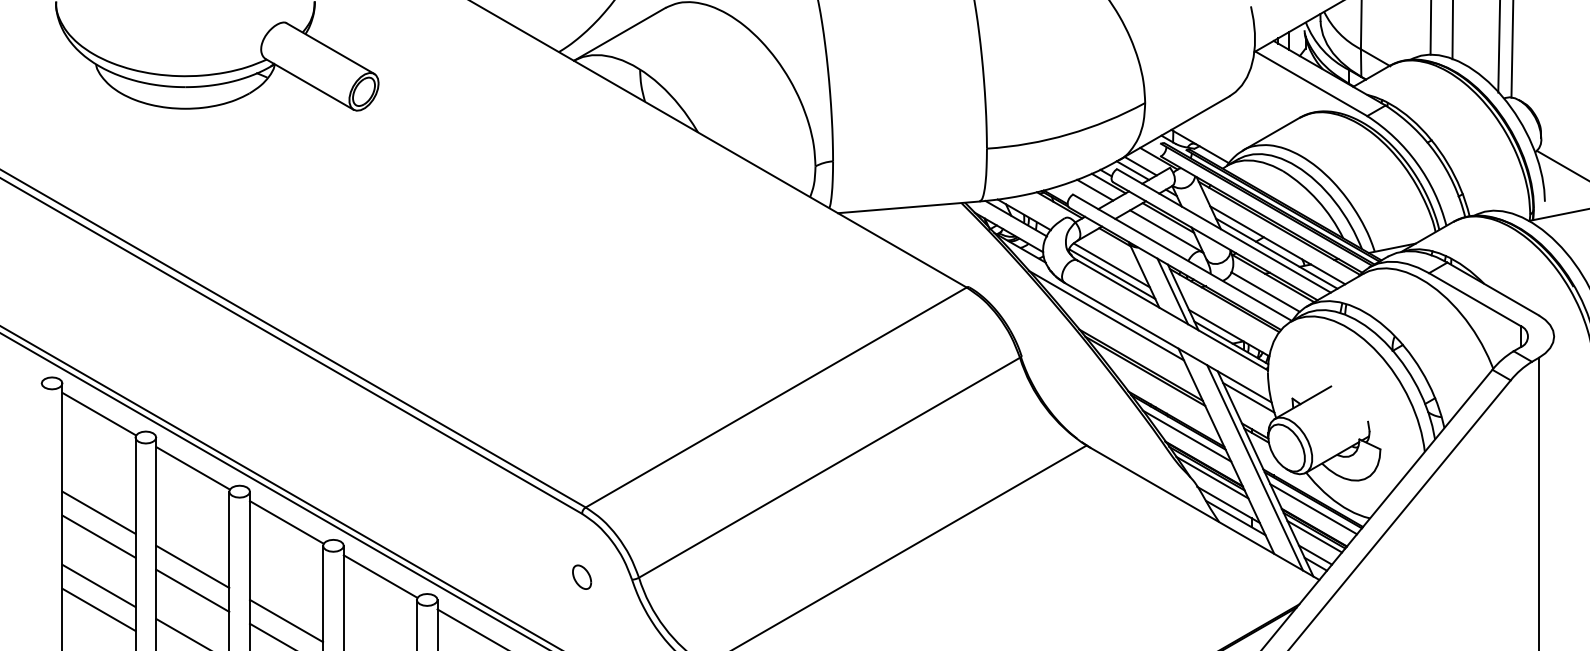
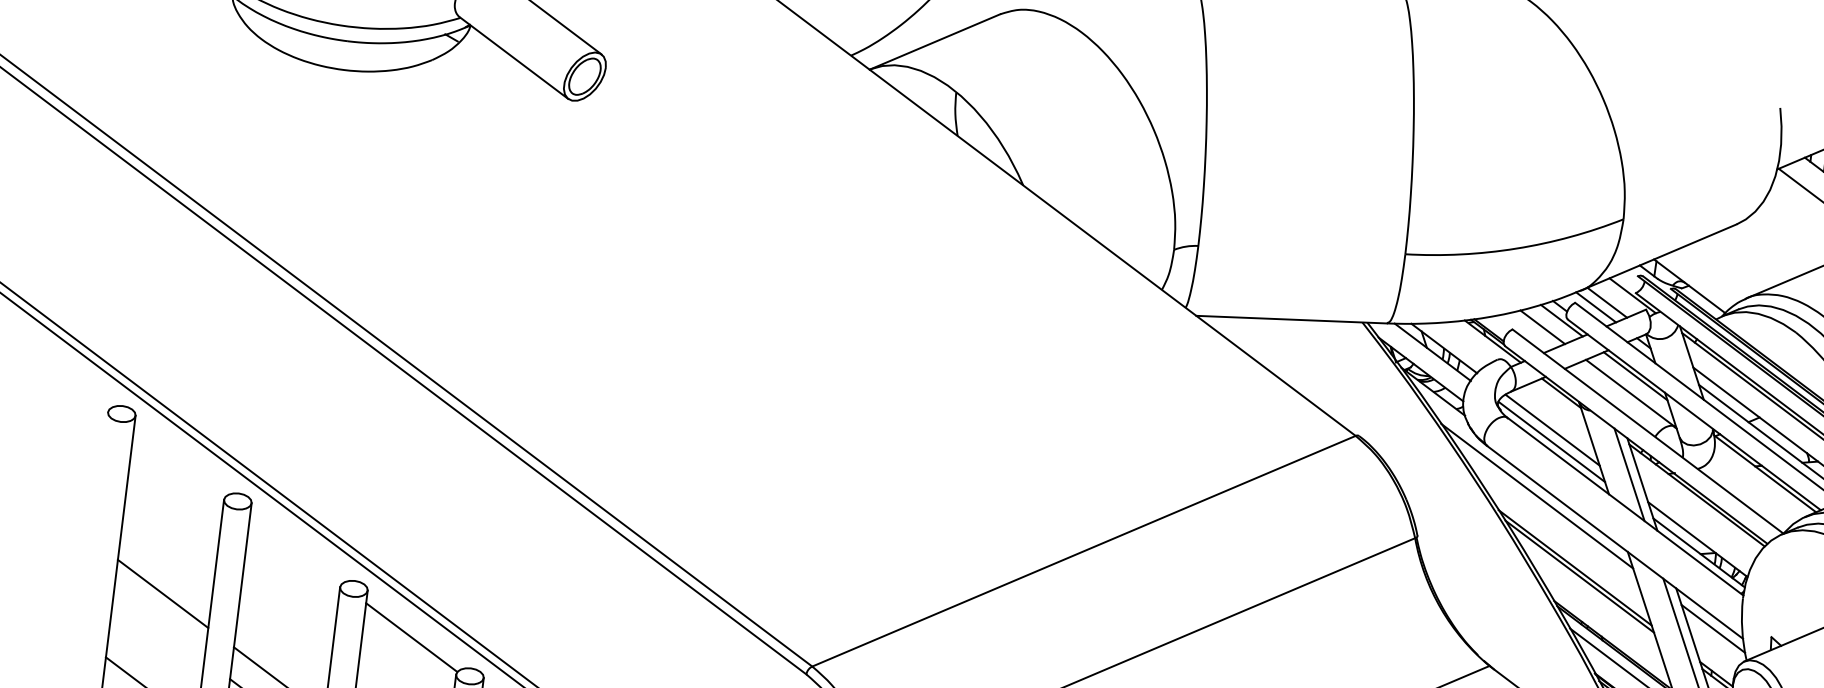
line: (1265, 291) -> (1752, 490), removed
line: (99, 413) -> (180, 461), removed
line: (192, 468) -> (294, 550), removed
line: (98, 536) -> (158, 625), removed

